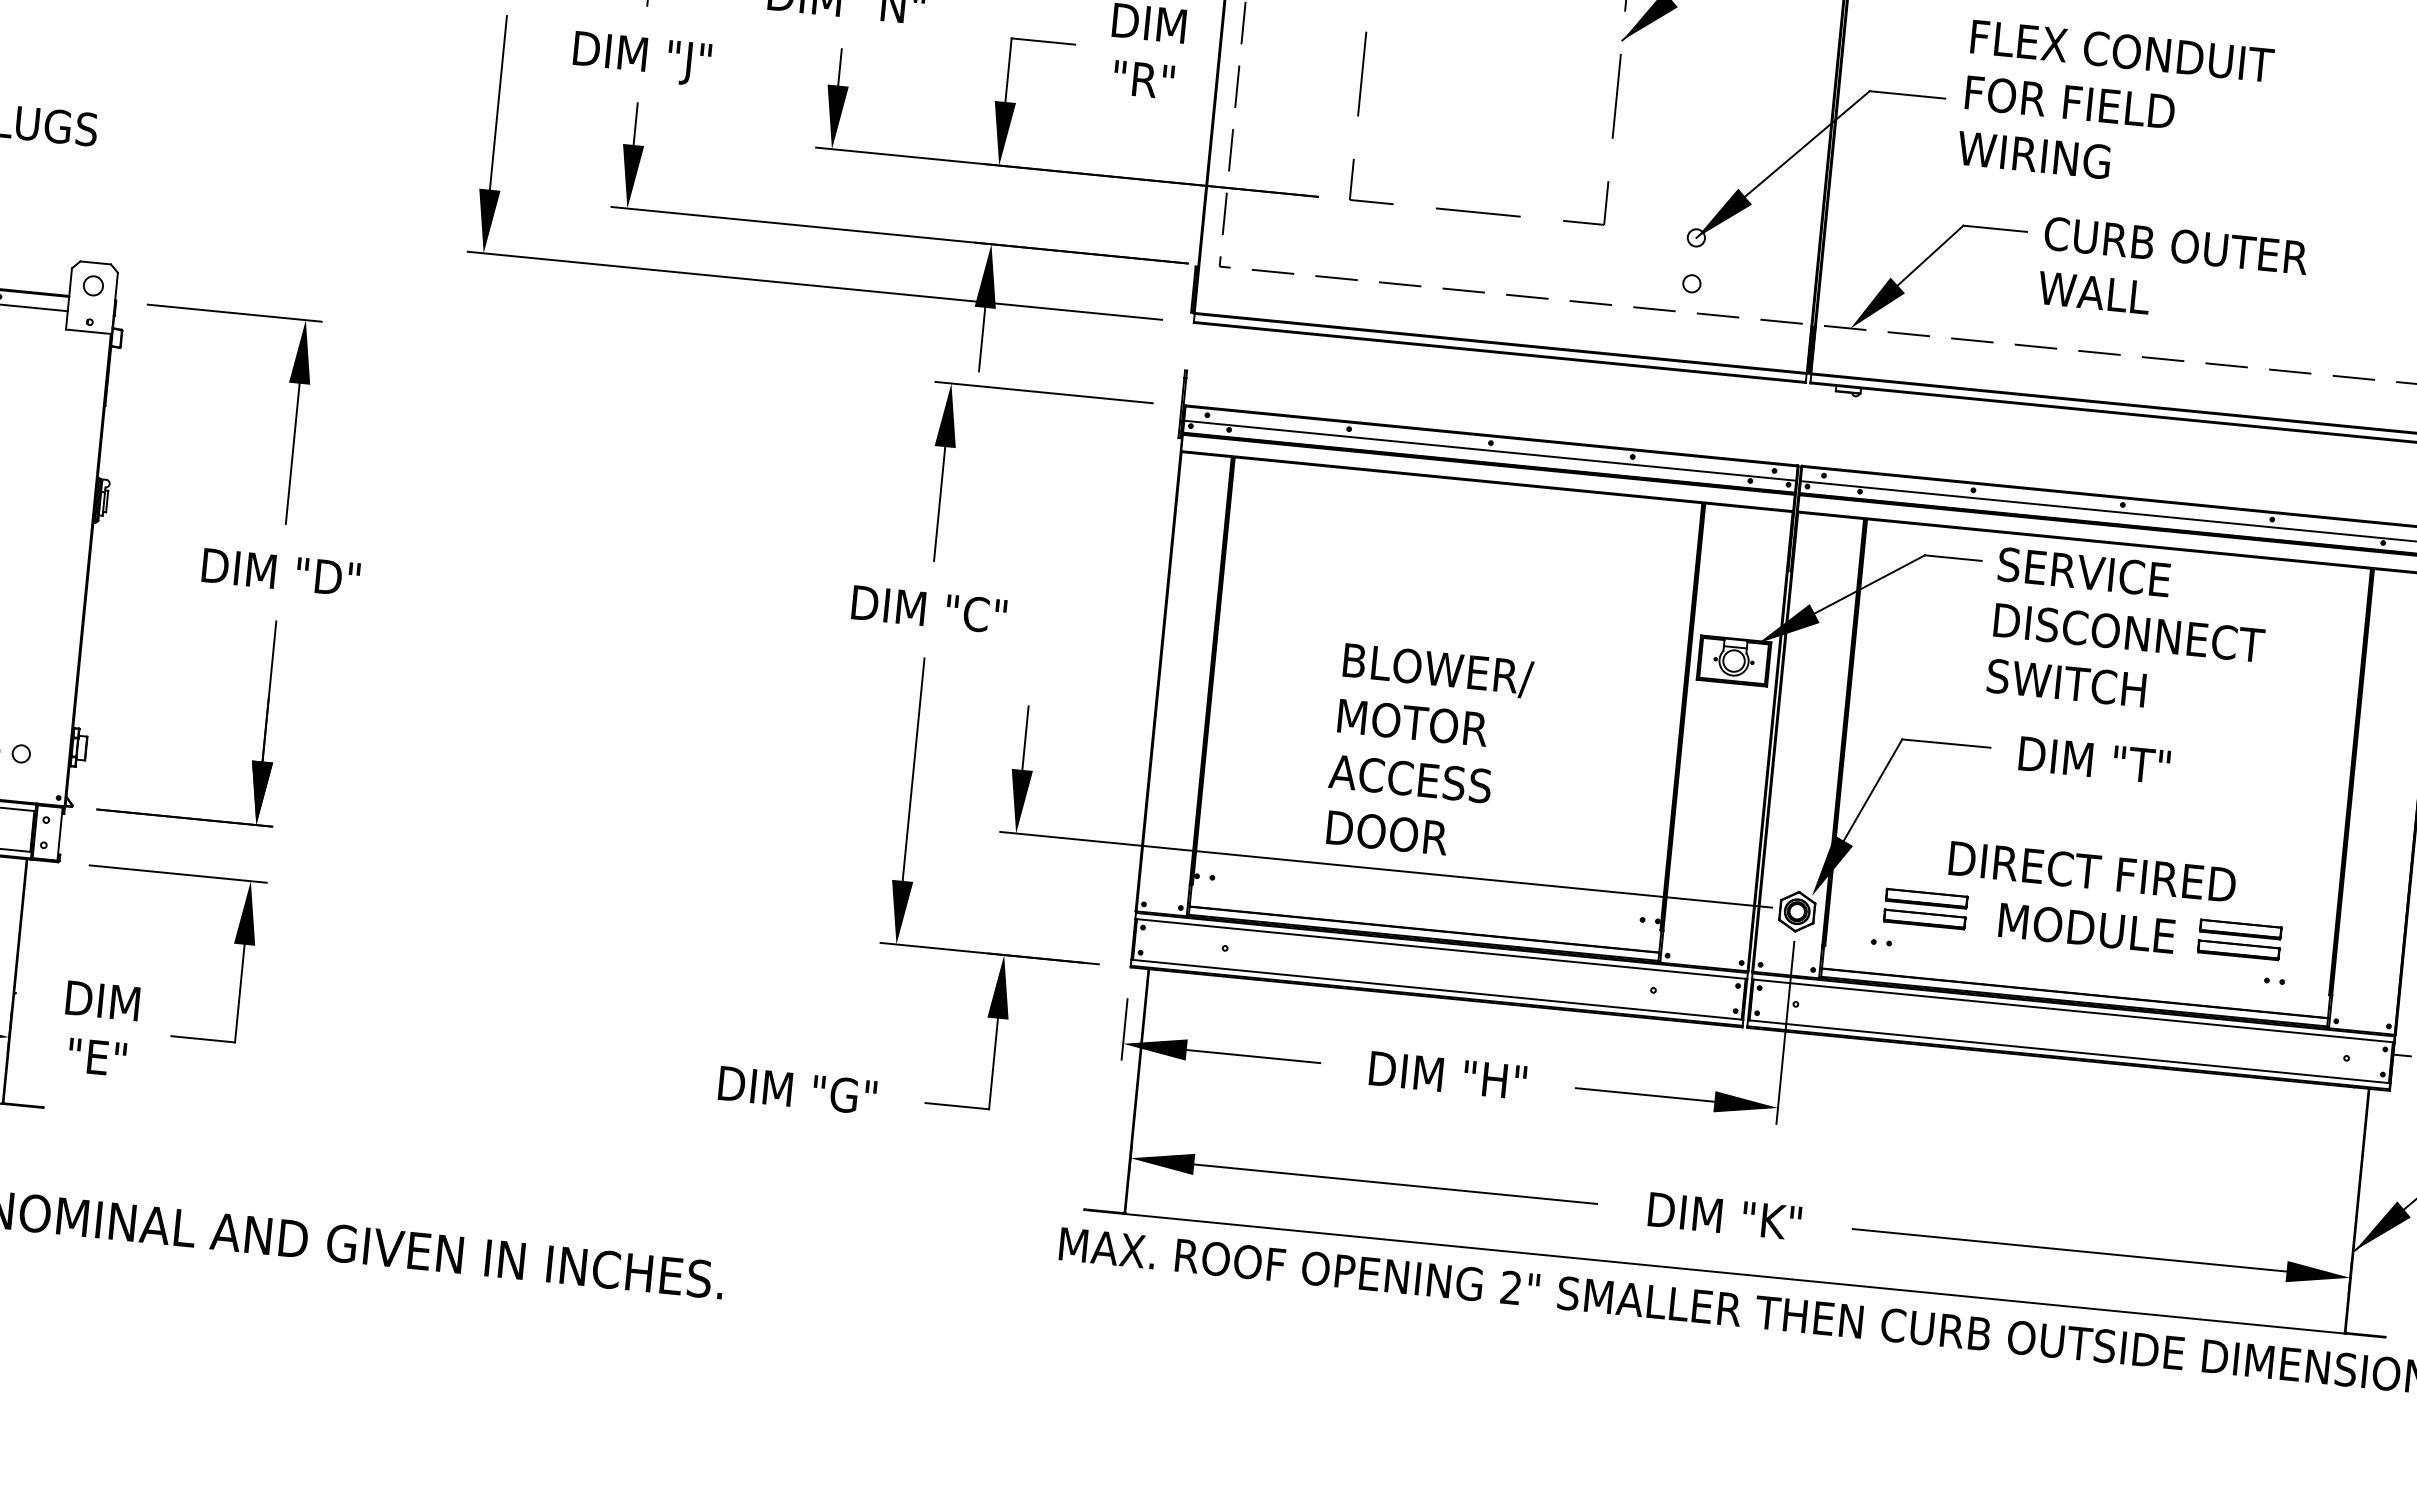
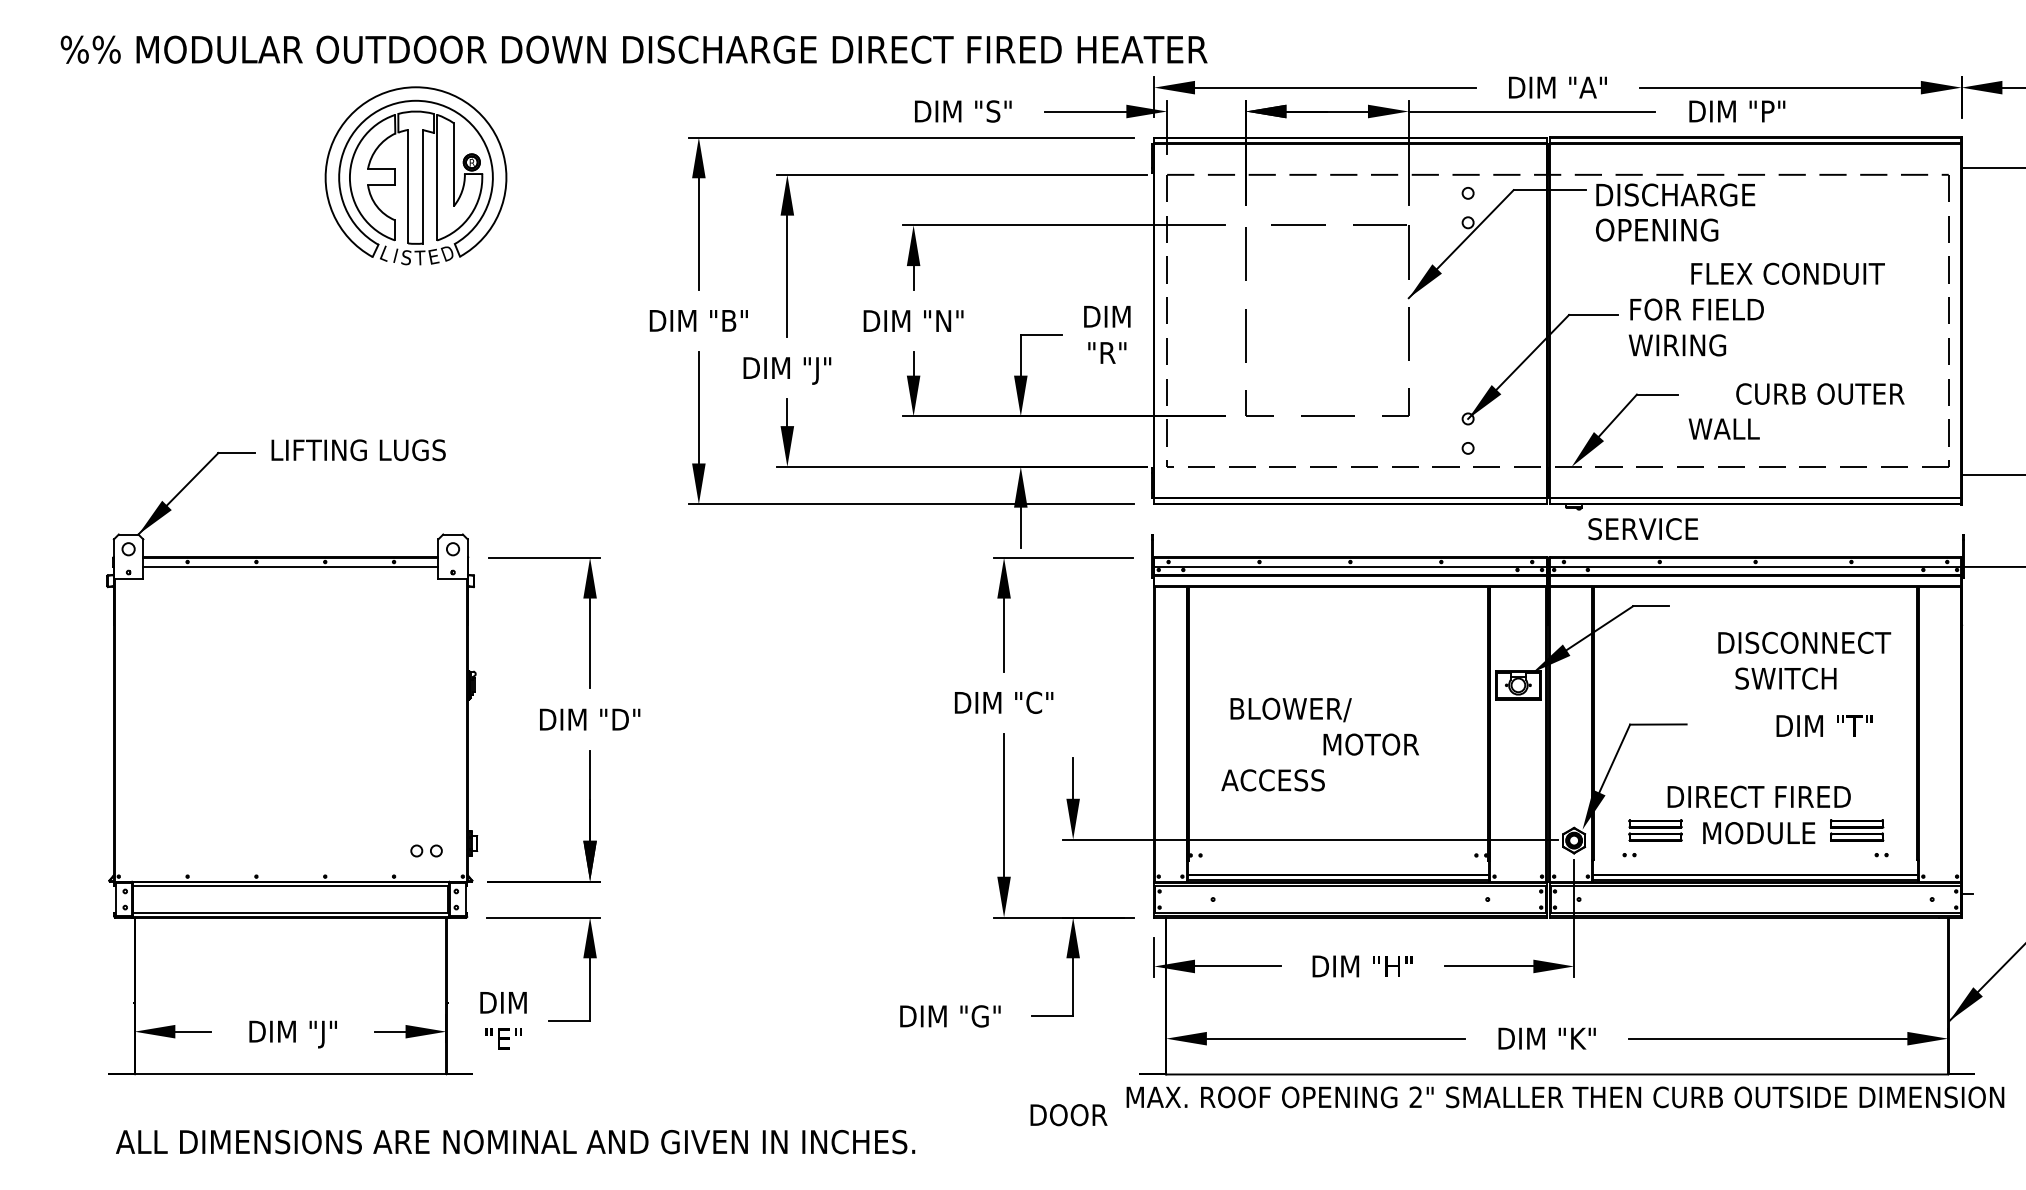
text: (2121, 50) -> (1787, 273), moved
text: (2176, 244) -> (1820, 393), moved
text: (2082, 572) -> (1642, 529), moved
text: (2129, 632) -> (1804, 642), moved
text: (1437, 669) -> (1290, 709), moved
text: (2065, 682) -> (1785, 678), moved
text: (1411, 722) -> (1370, 744), moved
text: (2094, 759) -> (1824, 725), moved
text: (1409, 779) -> (1272, 780), moved
text: (1386, 833) -> (1068, 1115), moved

